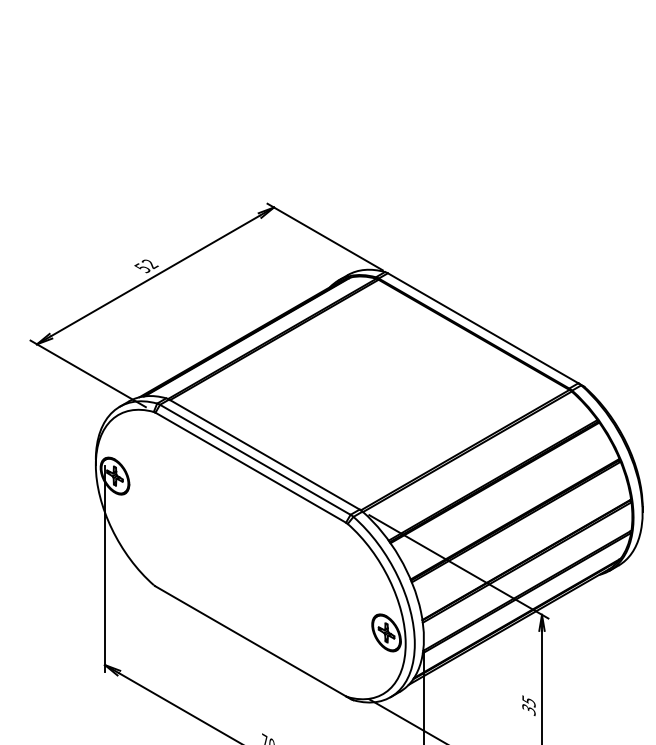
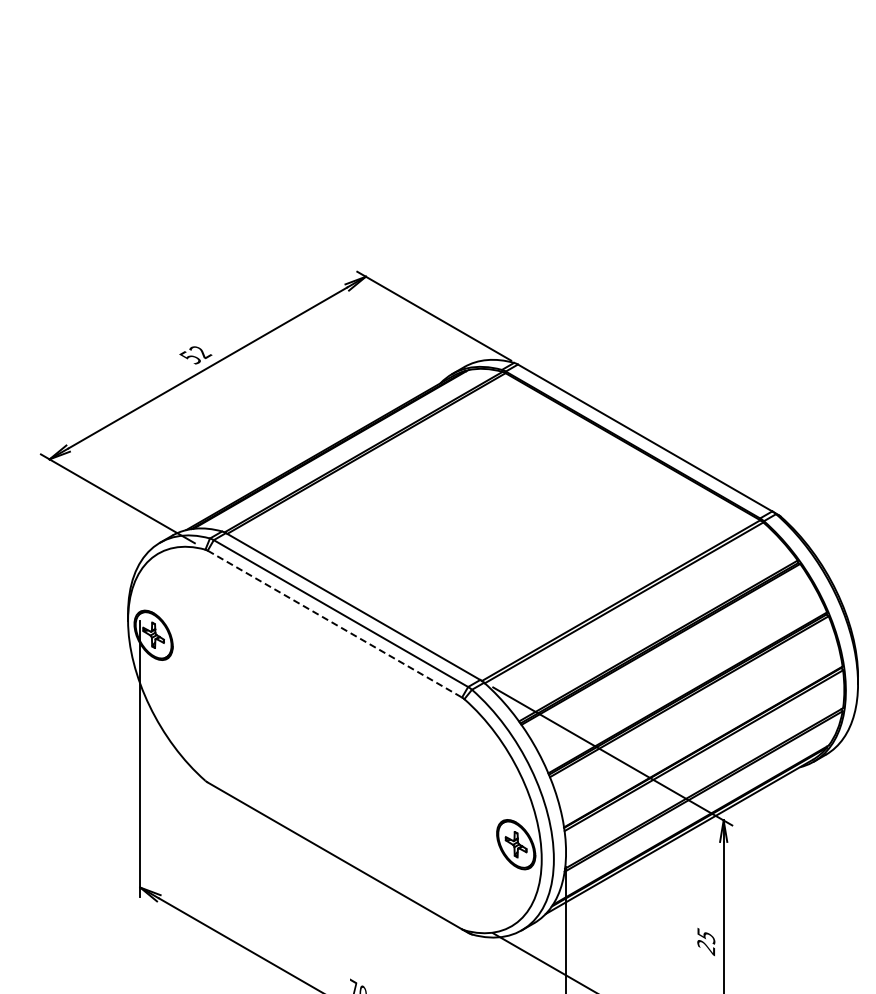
line: (250, 468) -> (334, 624), solid -> dashed
text: (529, 709) -> (706, 947), 35 -> 25

